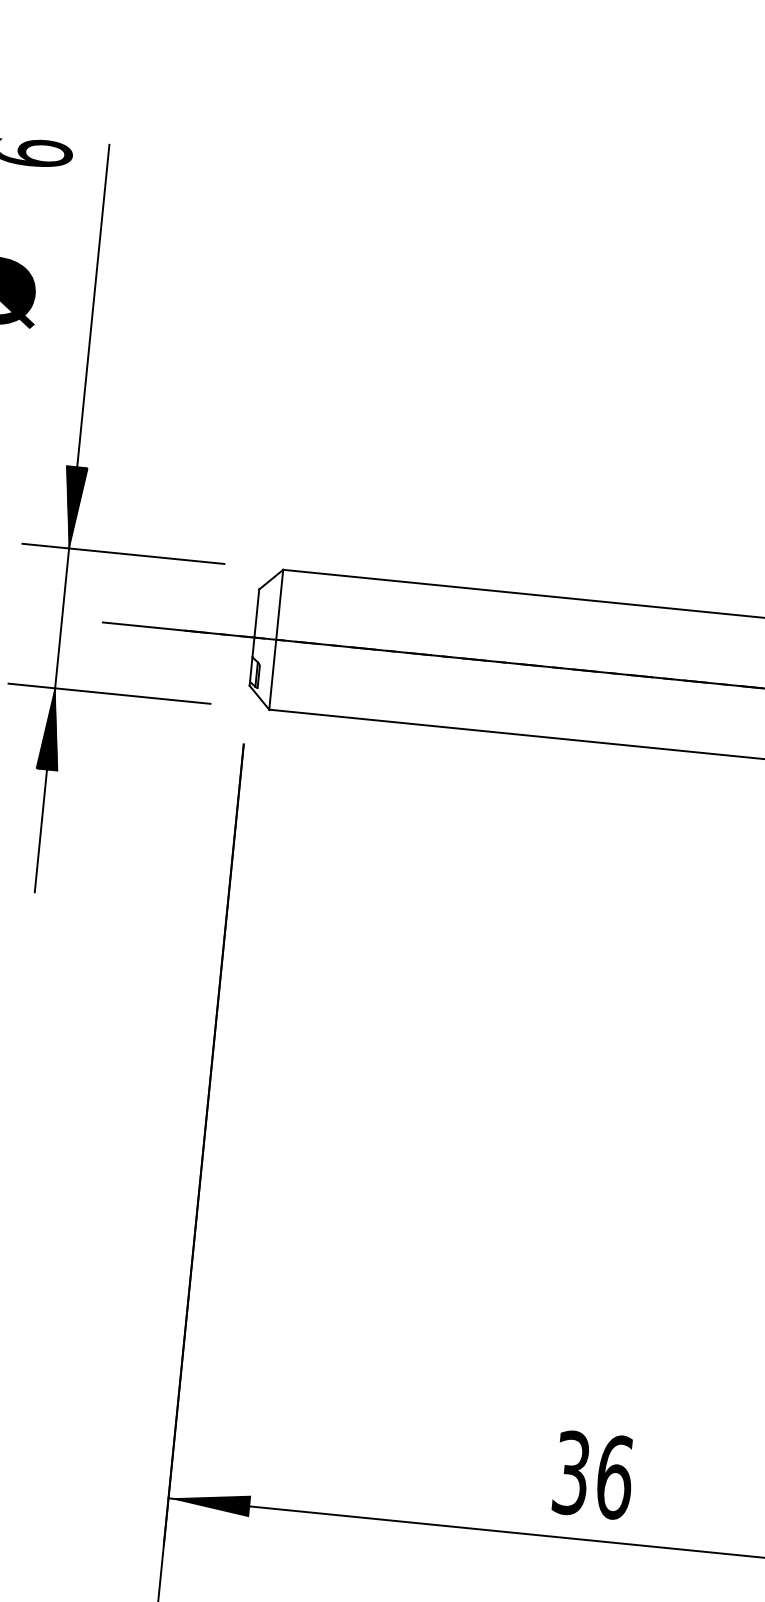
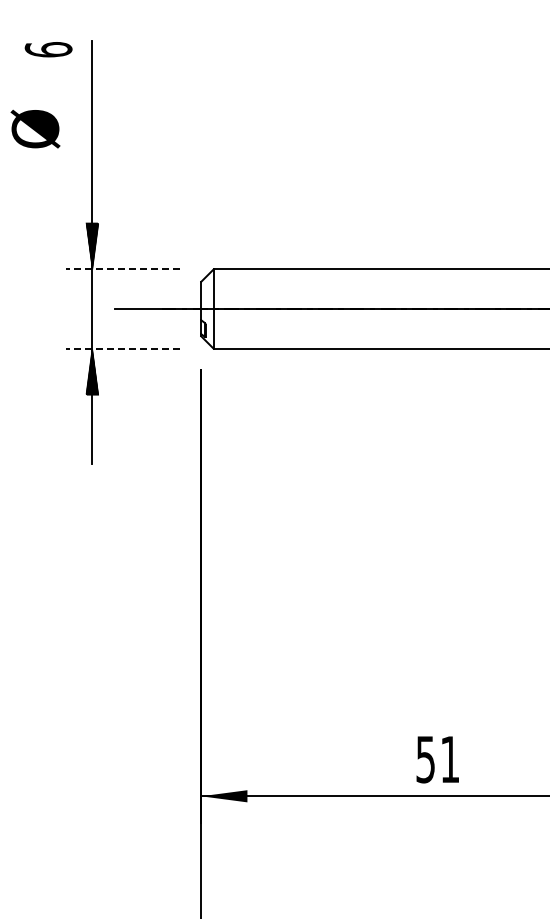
line: (122, 553) -> (122, 269), solid -> dashed
line: (108, 693) -> (122, 348), solid -> dashed
text: (592, 1474) -> (437, 759), 36 -> 51

